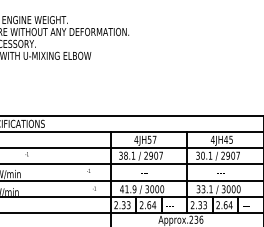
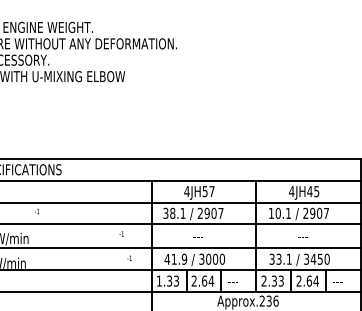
text: (197, 155) -> (270, 212), 30.1 -> 10.1
text: (230, 188) -> (316, 258), 3000 -> 3450
text: (115, 204) -> (158, 280), 2.33 -> 1.33

